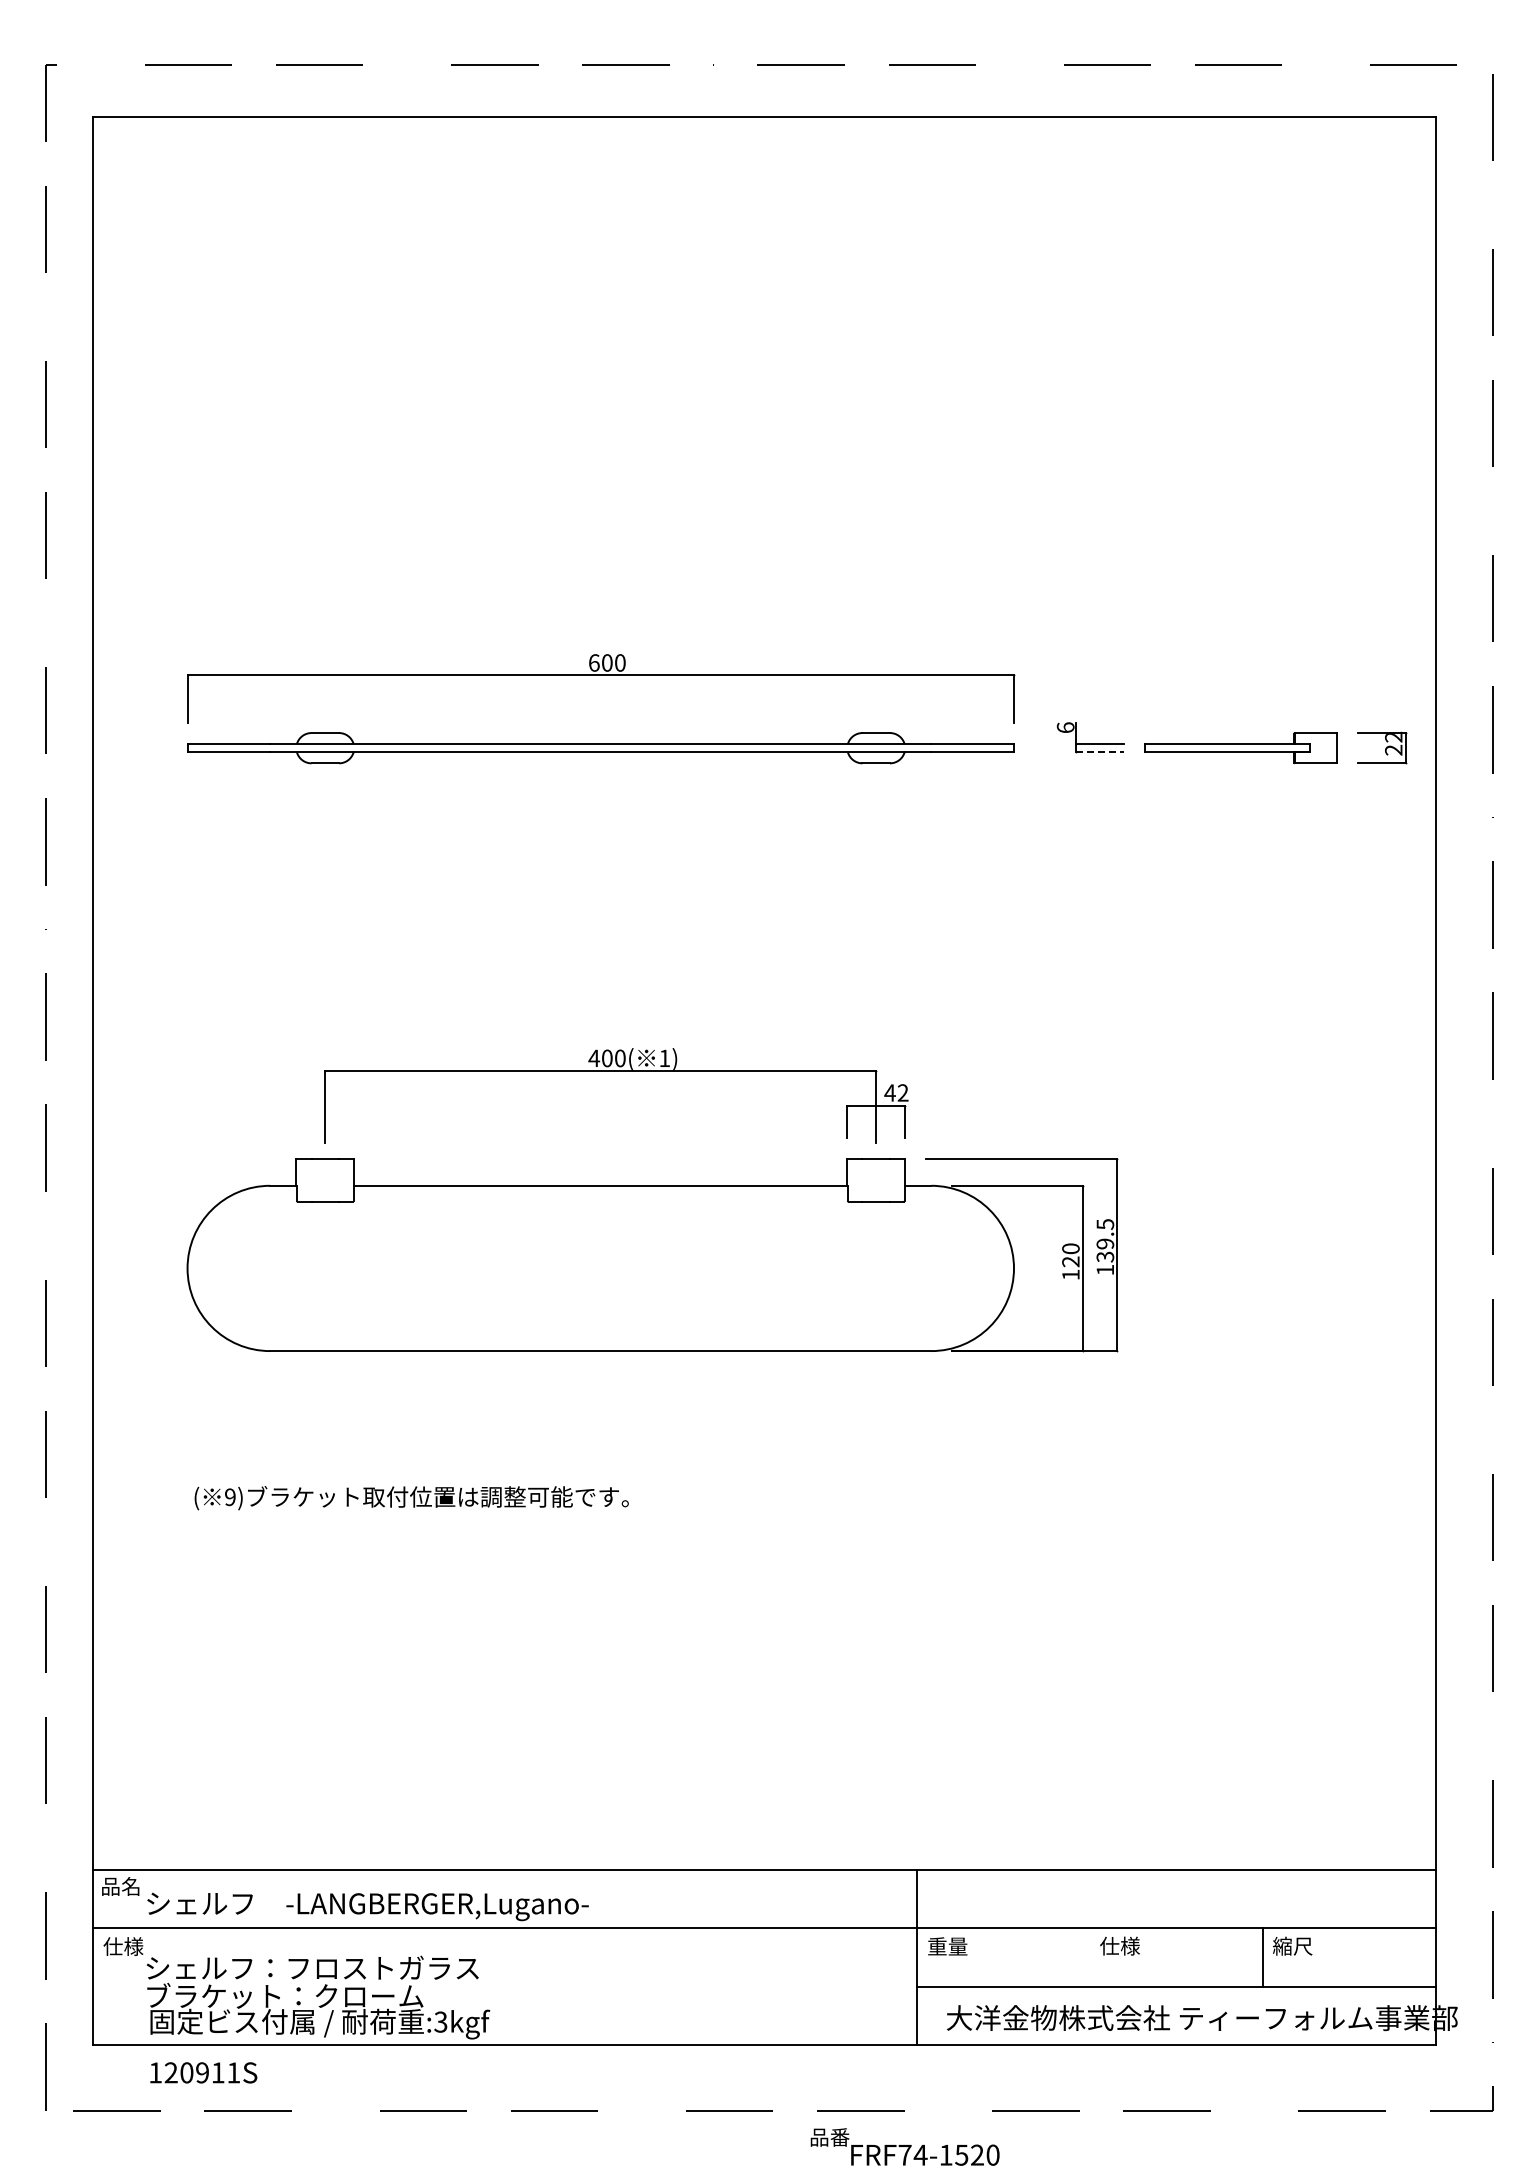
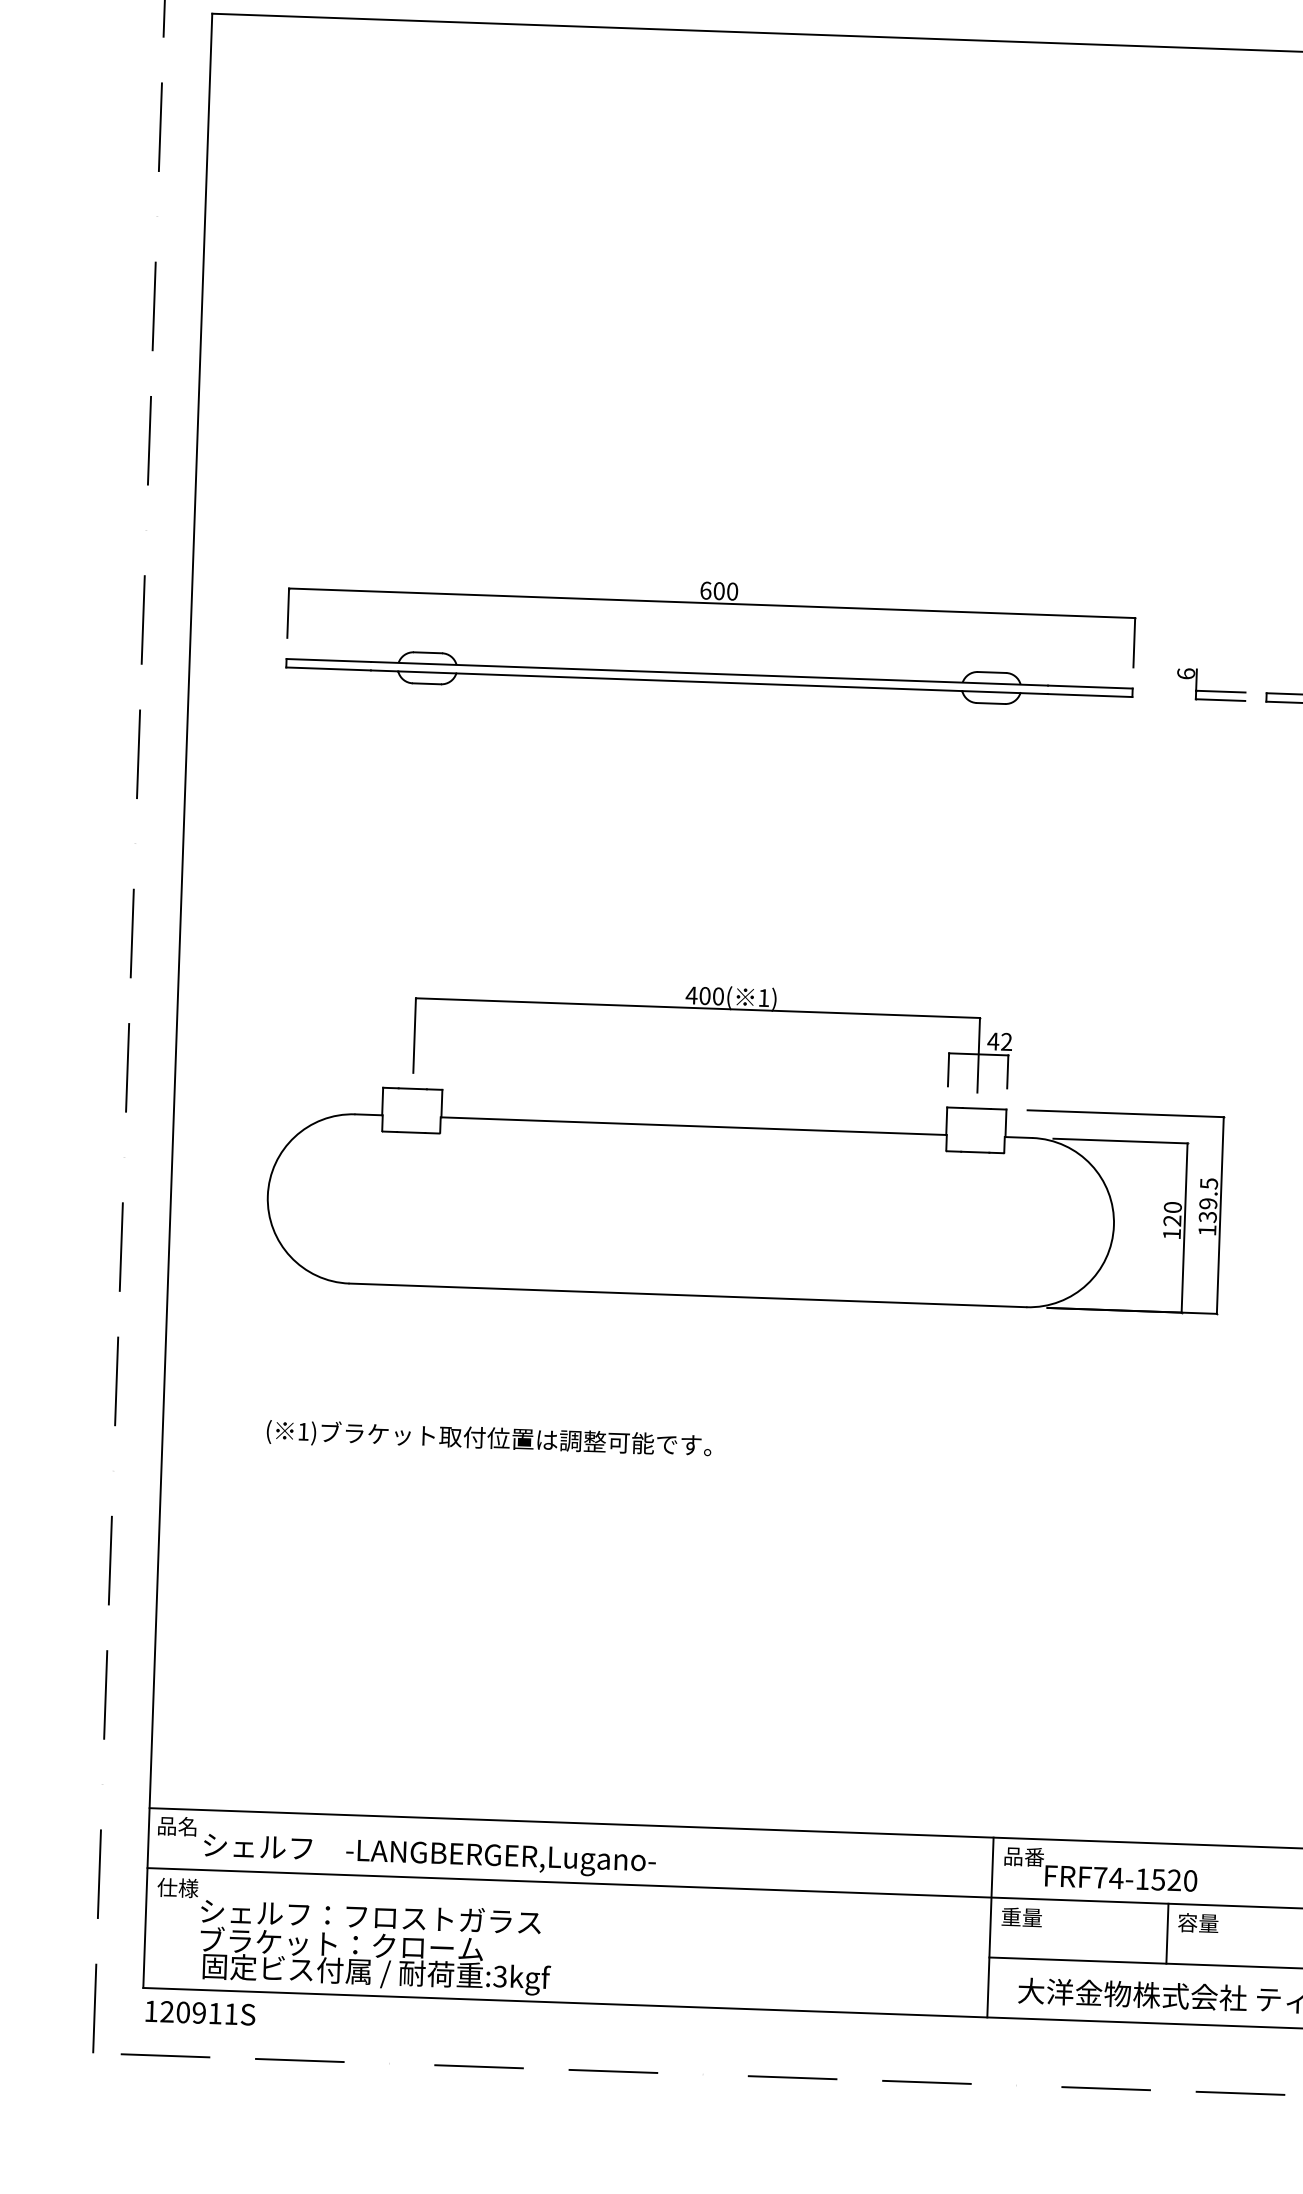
line: (1100, 752) -> (1220, 700), dashed -> solid
text: (230, 1497) -> (303, 1432), 9) -> 1)
text: (1119, 1945) -> (1197, 1922), 仕様 -> 容量
line: (1090, 1957) -> (1167, 1933), added
text: (203, 2072) -> (200, 2012), moved
text: (904, 2146) -> (1100, 1868), moved

